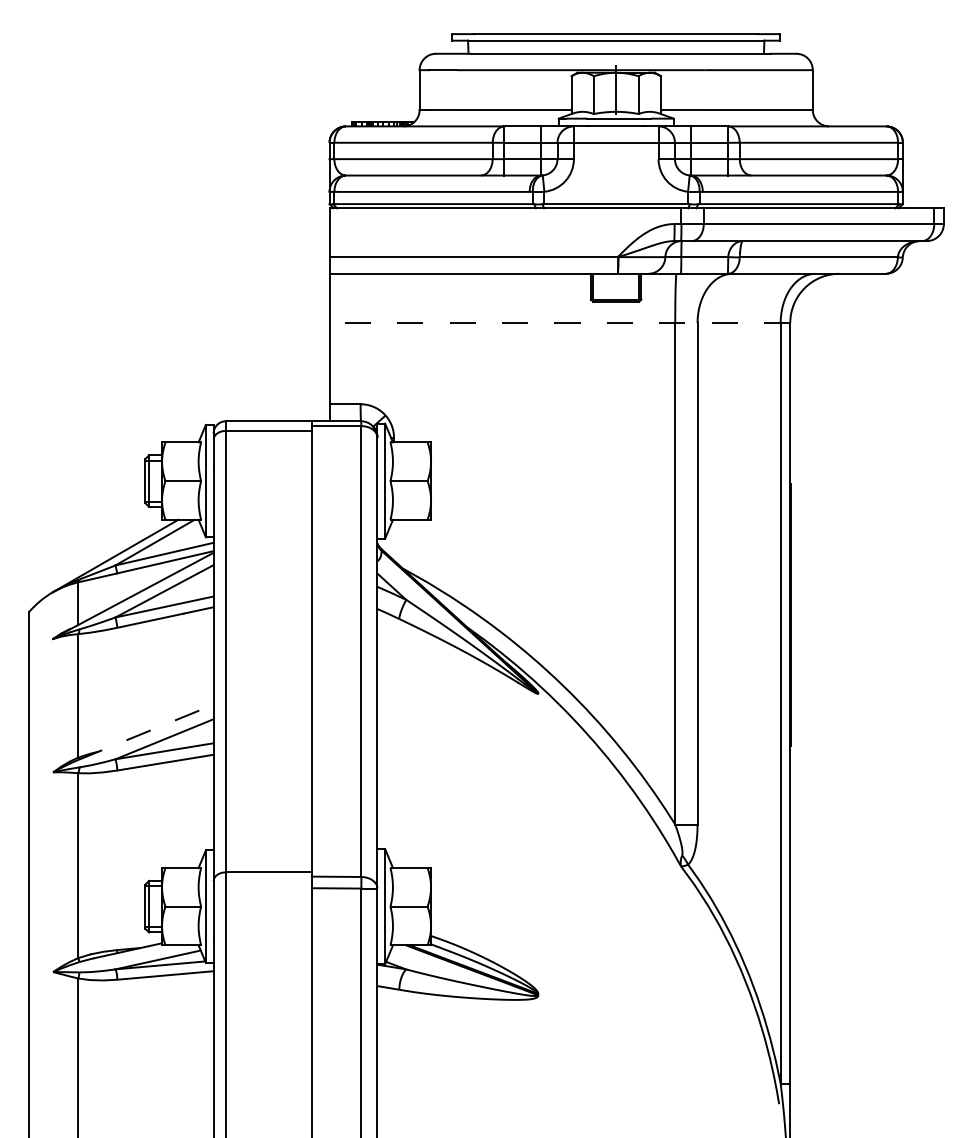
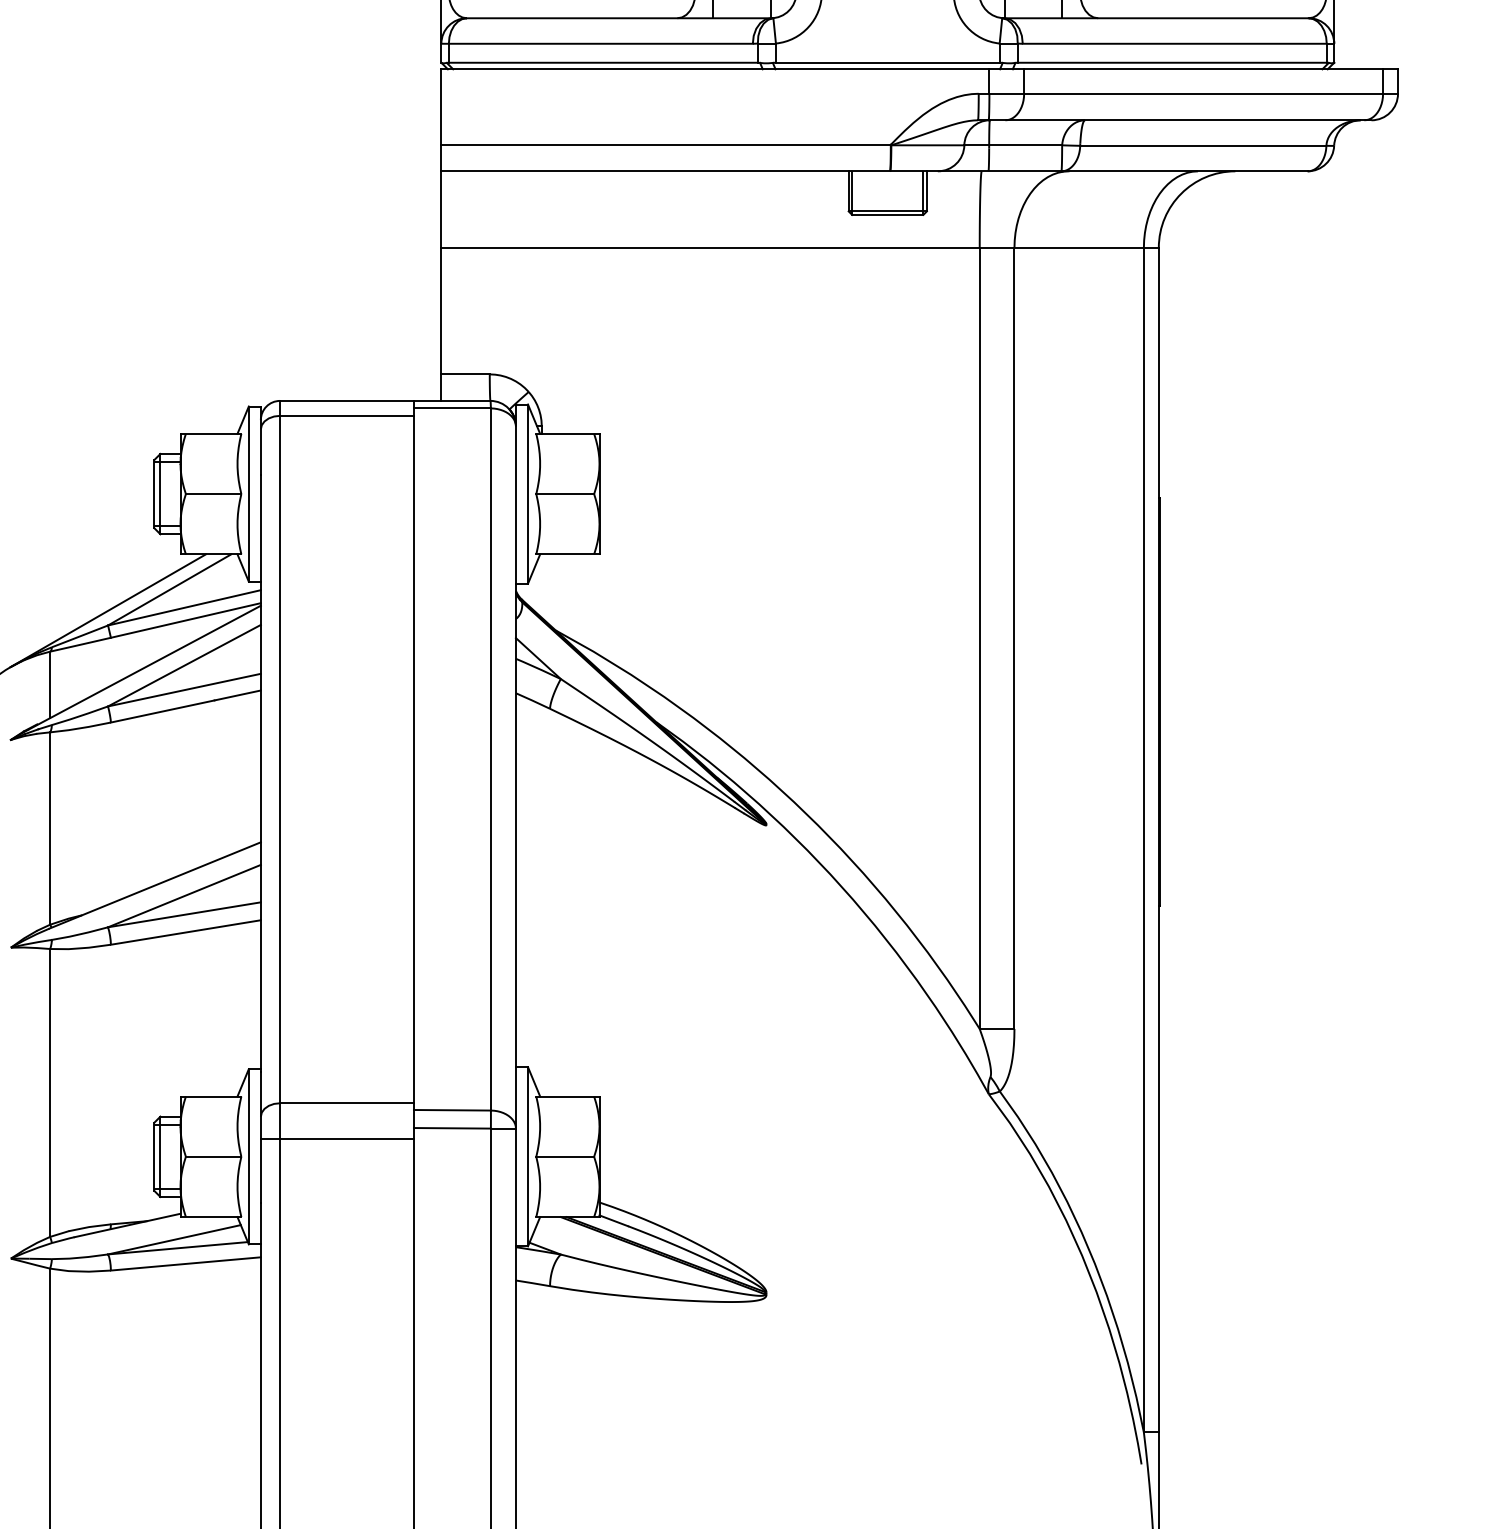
line: (559, 322) -> (799, 247), dashed -> solid
line: (146, 732) -> (156, 885), dashed -> solid
line: (262, 895) -> (336, 1139), added

